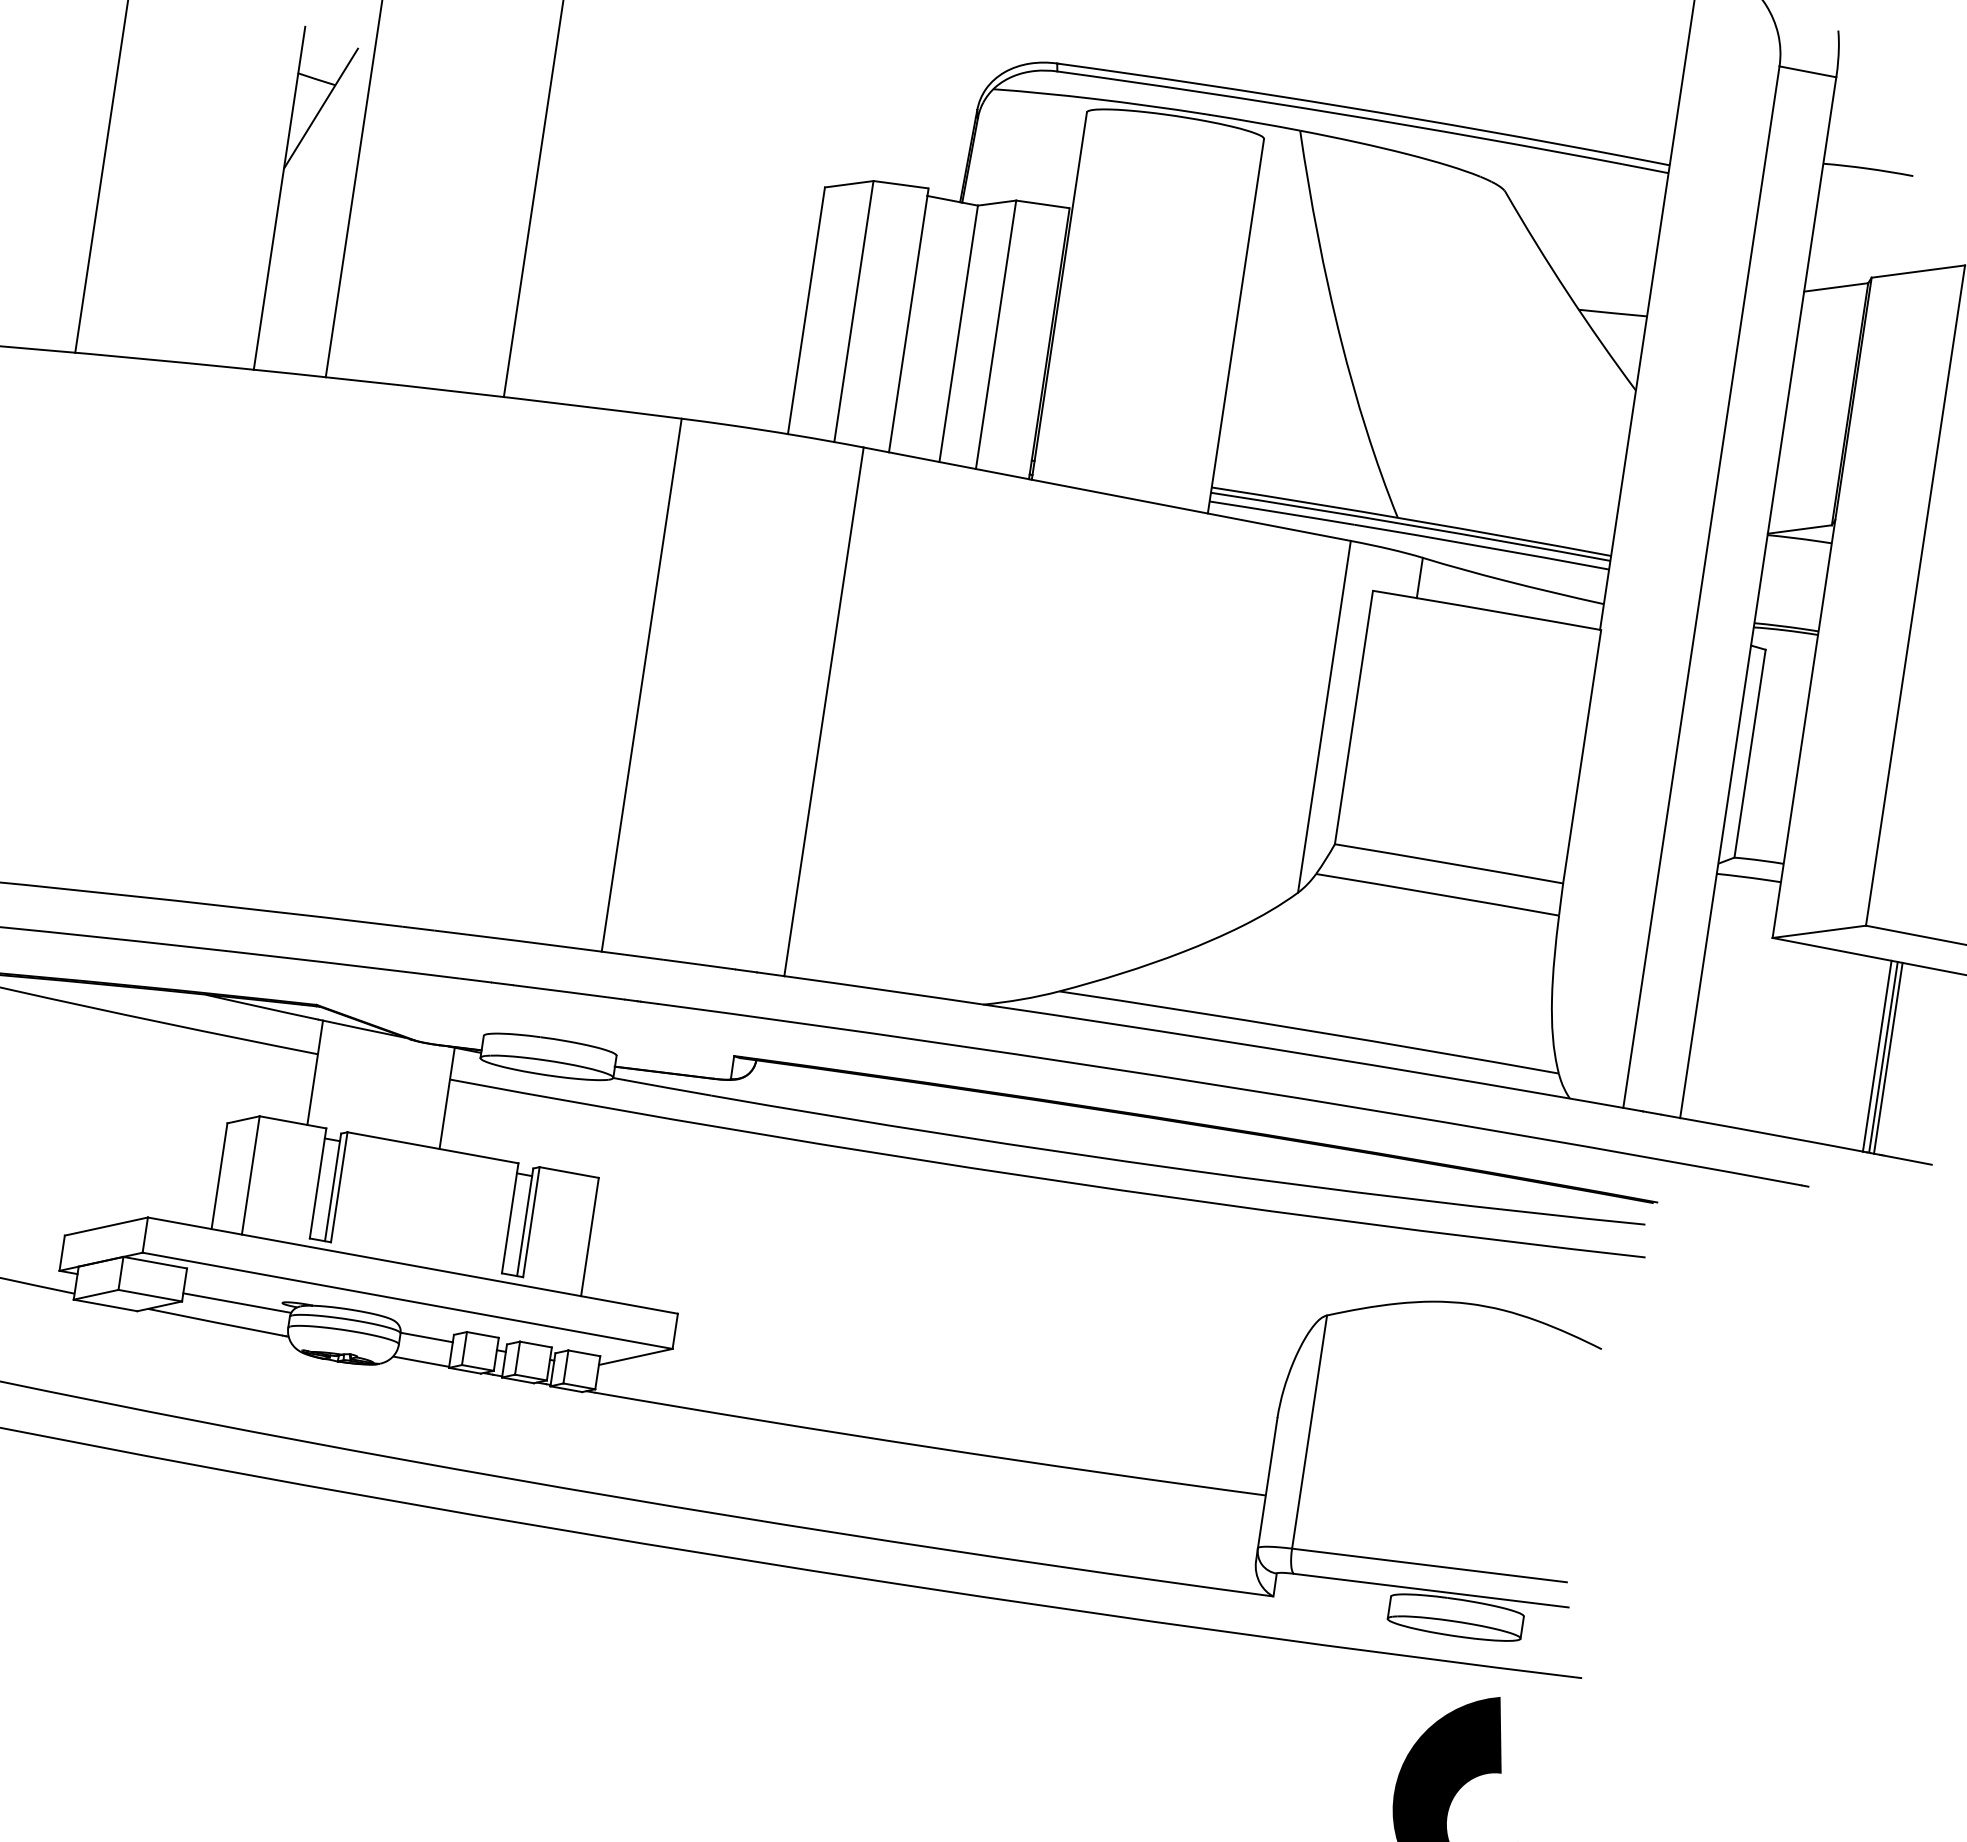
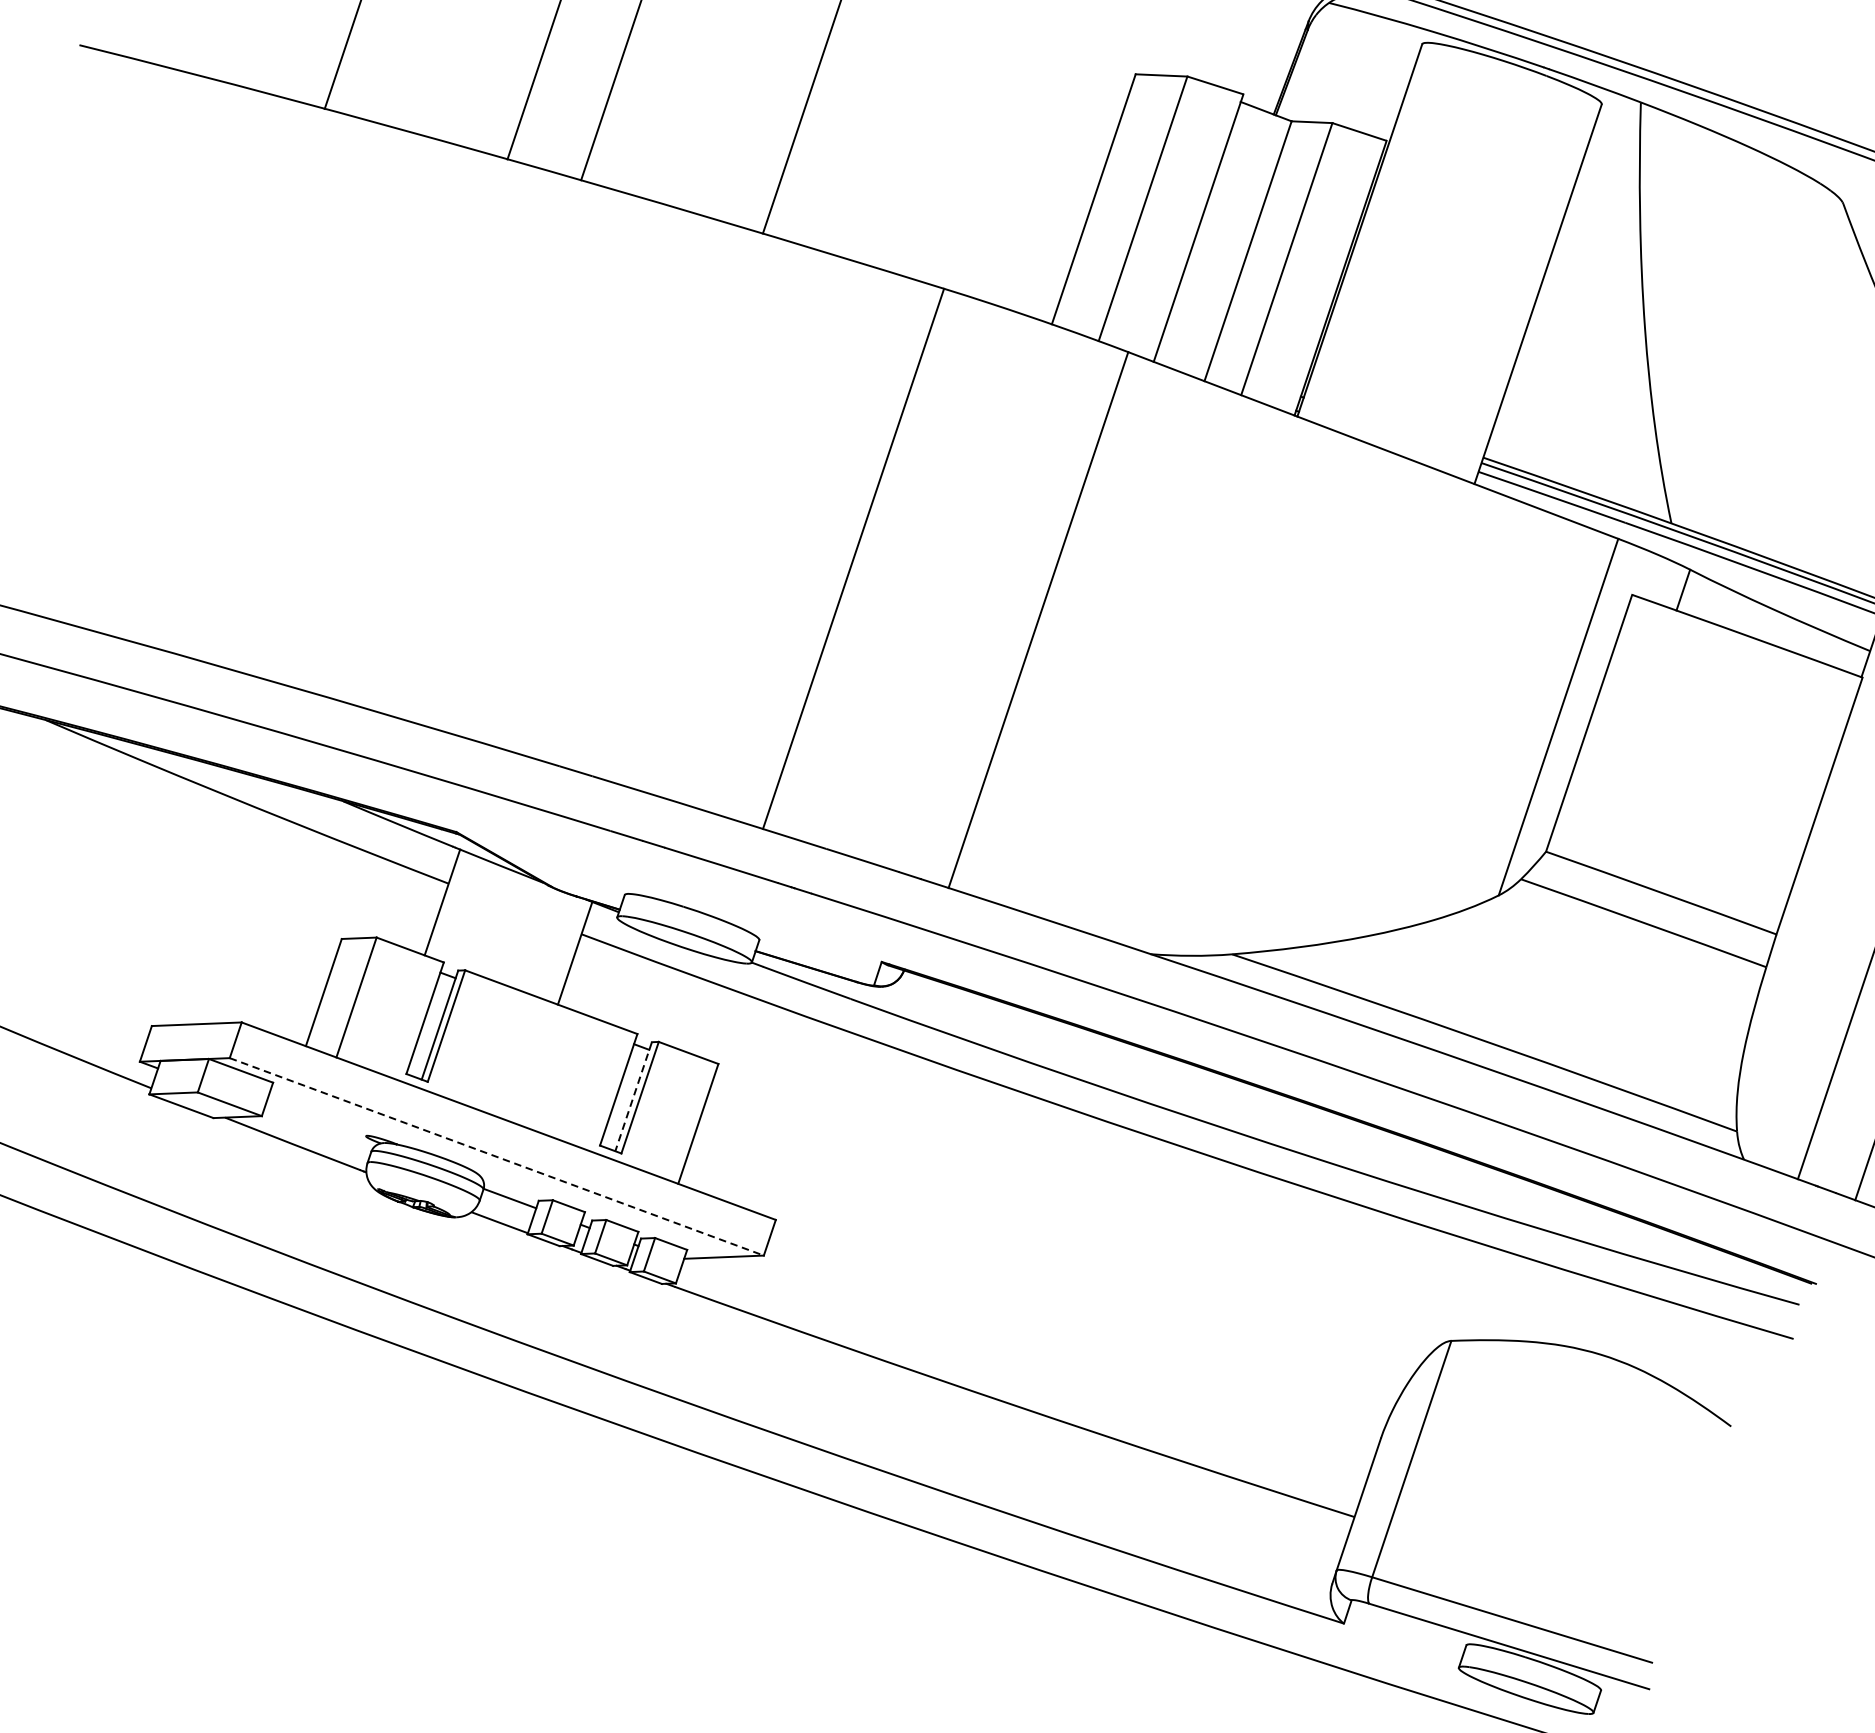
line: (525, 1222) -> (633, 1096), solid -> dashed
line: (408, 1300) -> (497, 1156), solid -> dashed
line: (237, 1302) -> (319, 1127), removed

